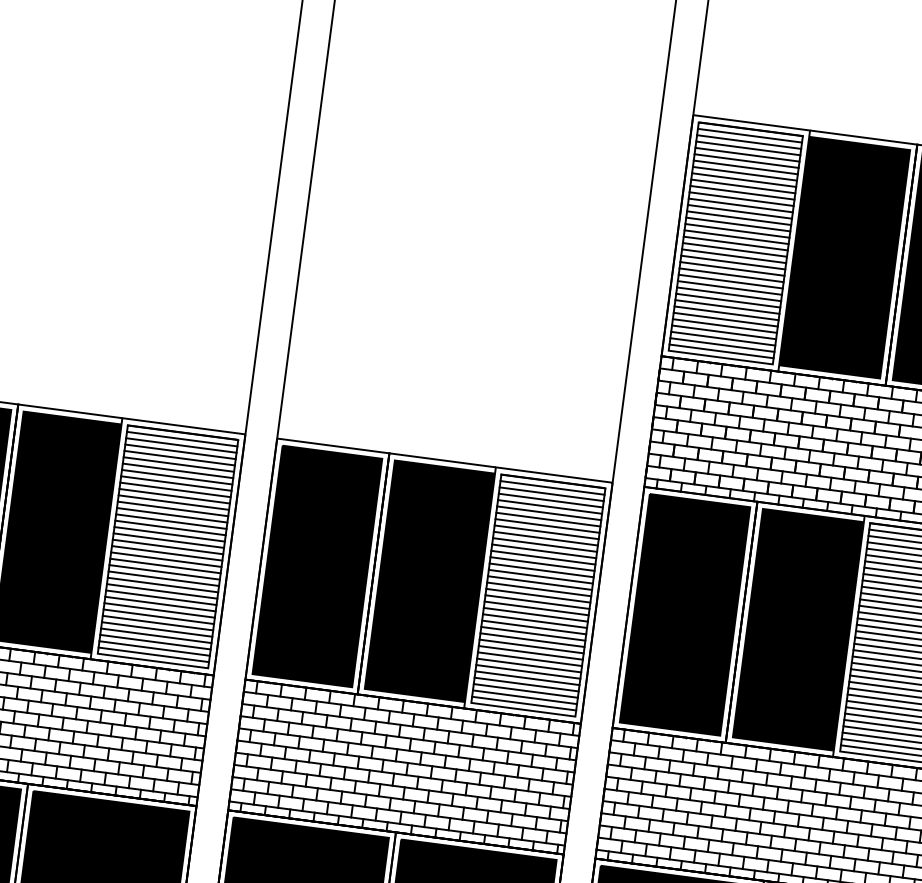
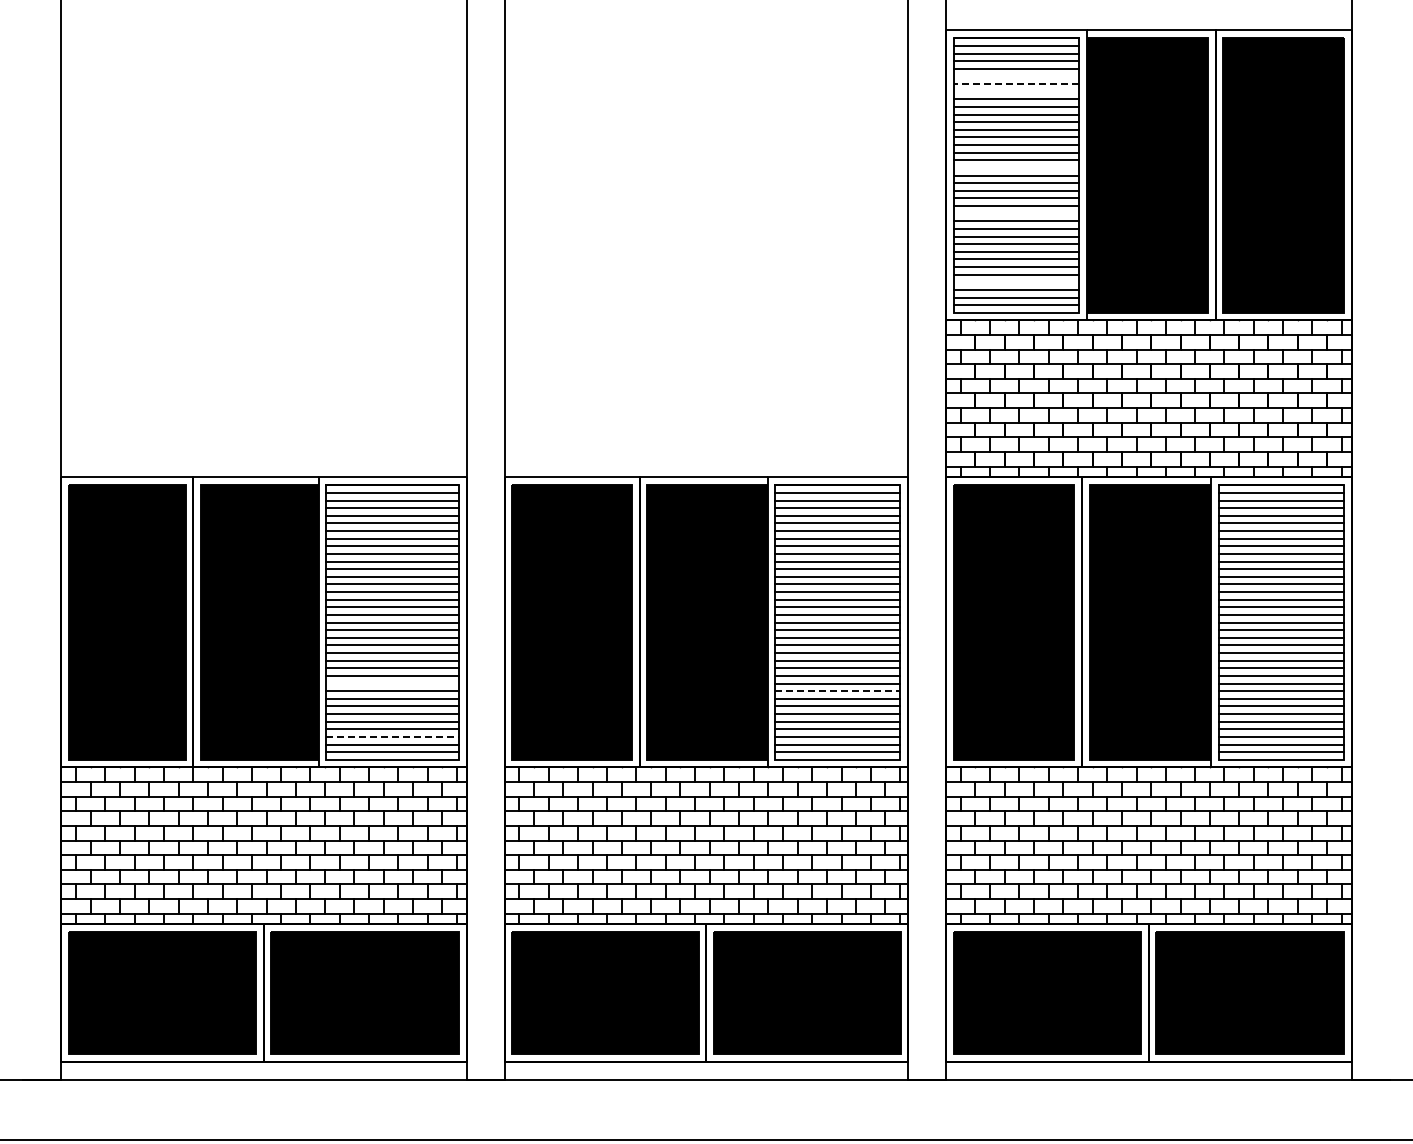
line: (745, 161) -> (1015, 76), removed
line: (745, 167) -> (1016, 84), solid -> dashed
line: (744, 173) -> (1015, 91), removed
line: (735, 236) -> (1015, 167), removed
line: (730, 275) -> (1015, 213), removed
line: (723, 332) -> (1015, 282), removed
line: (161, 597) -> (392, 683), removed
line: (156, 642) -> (393, 737), solid -> dashed
line: (530, 653) -> (837, 691), solid -> dashed

